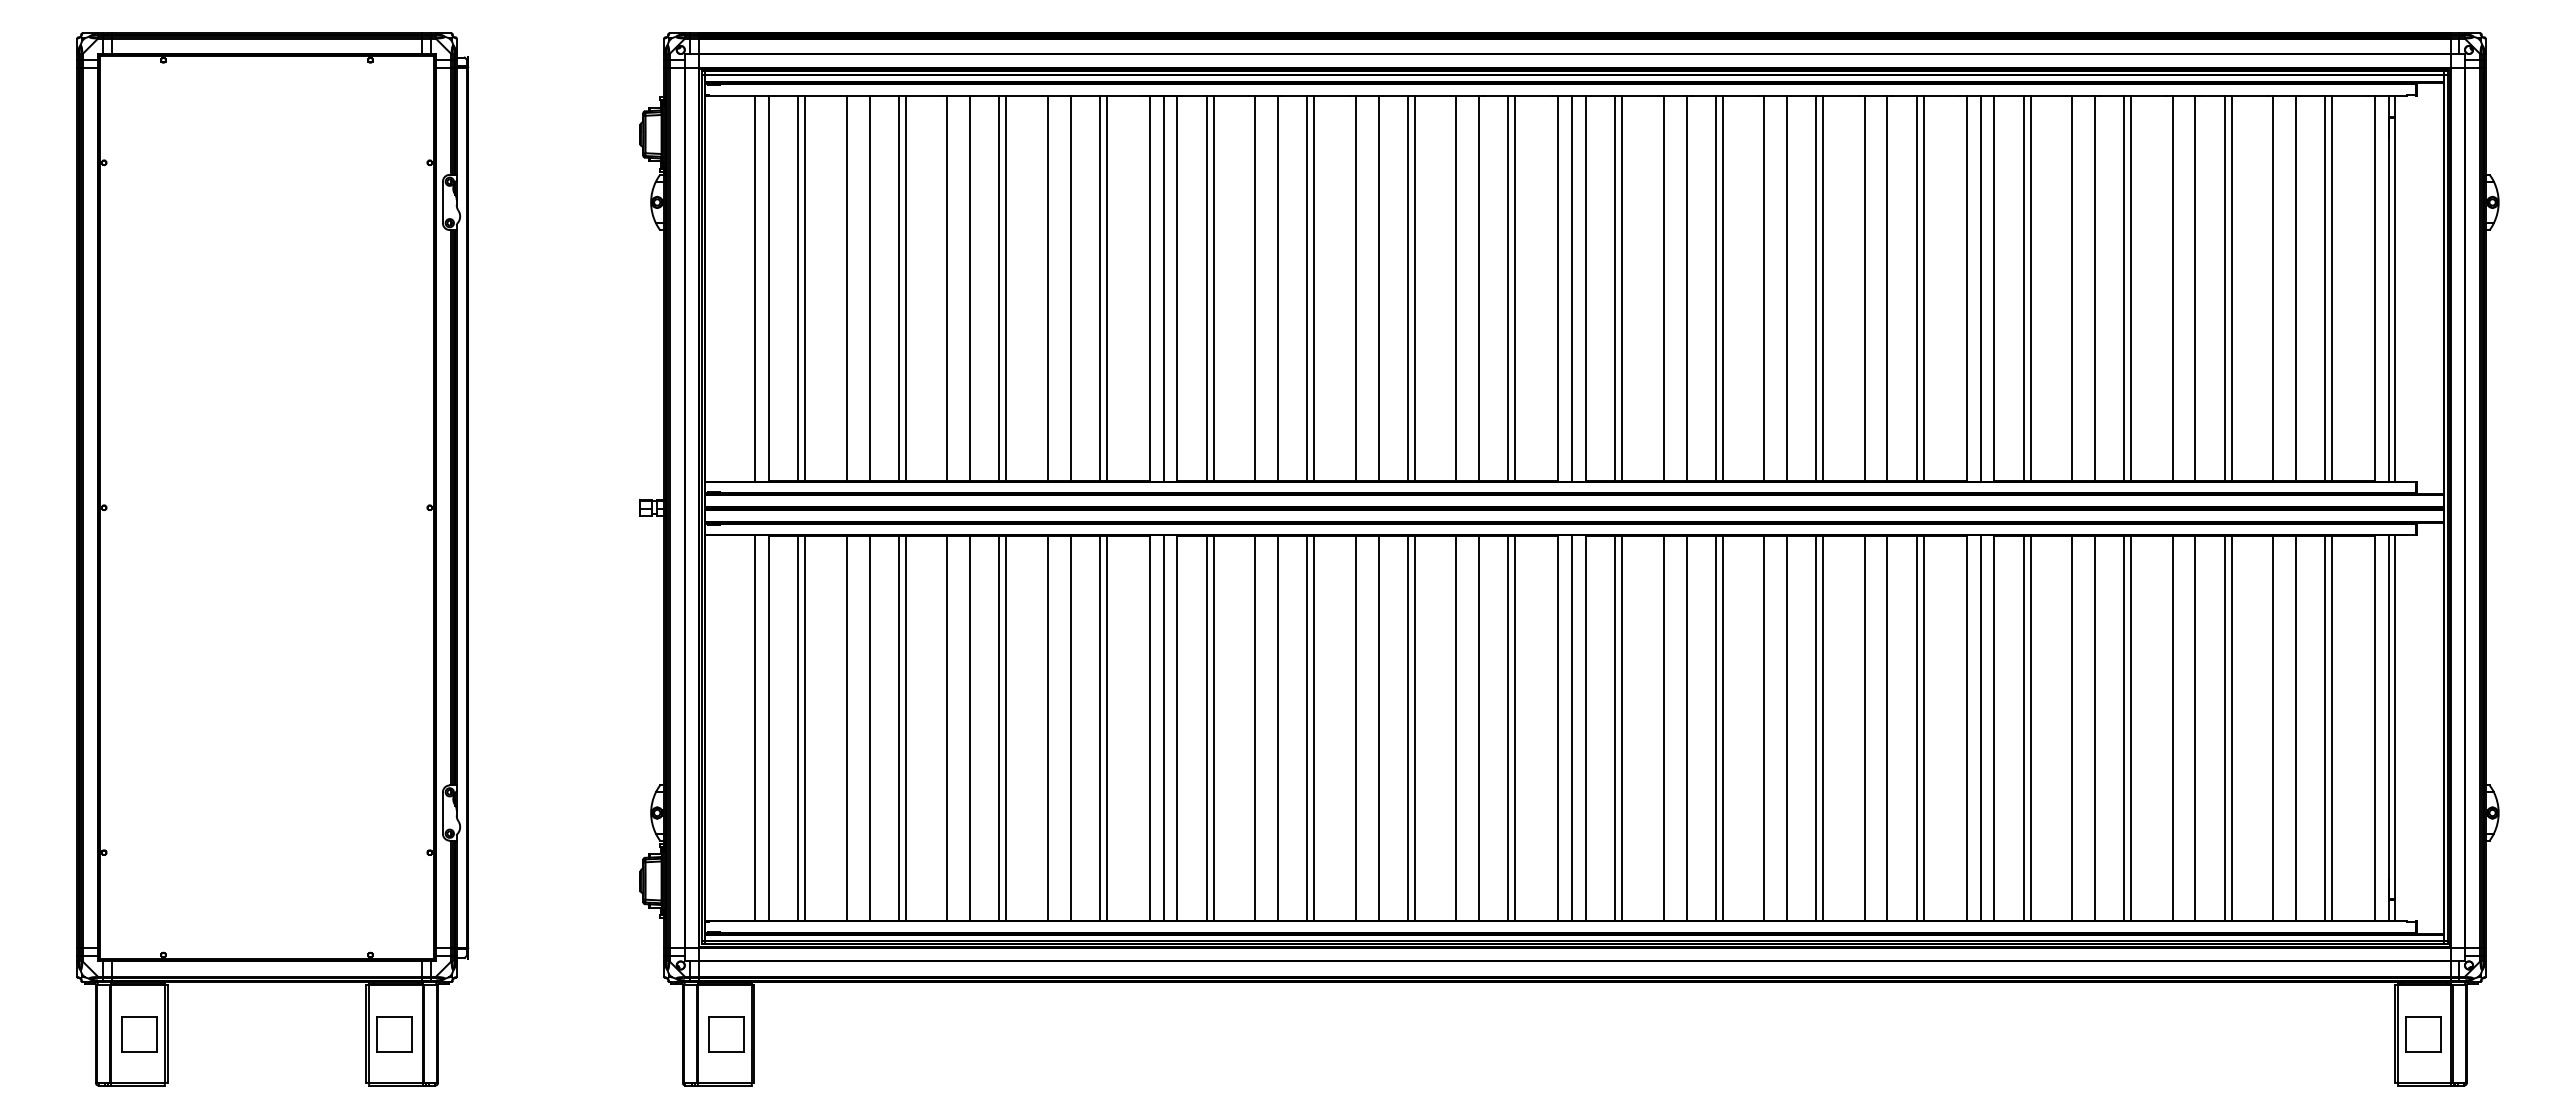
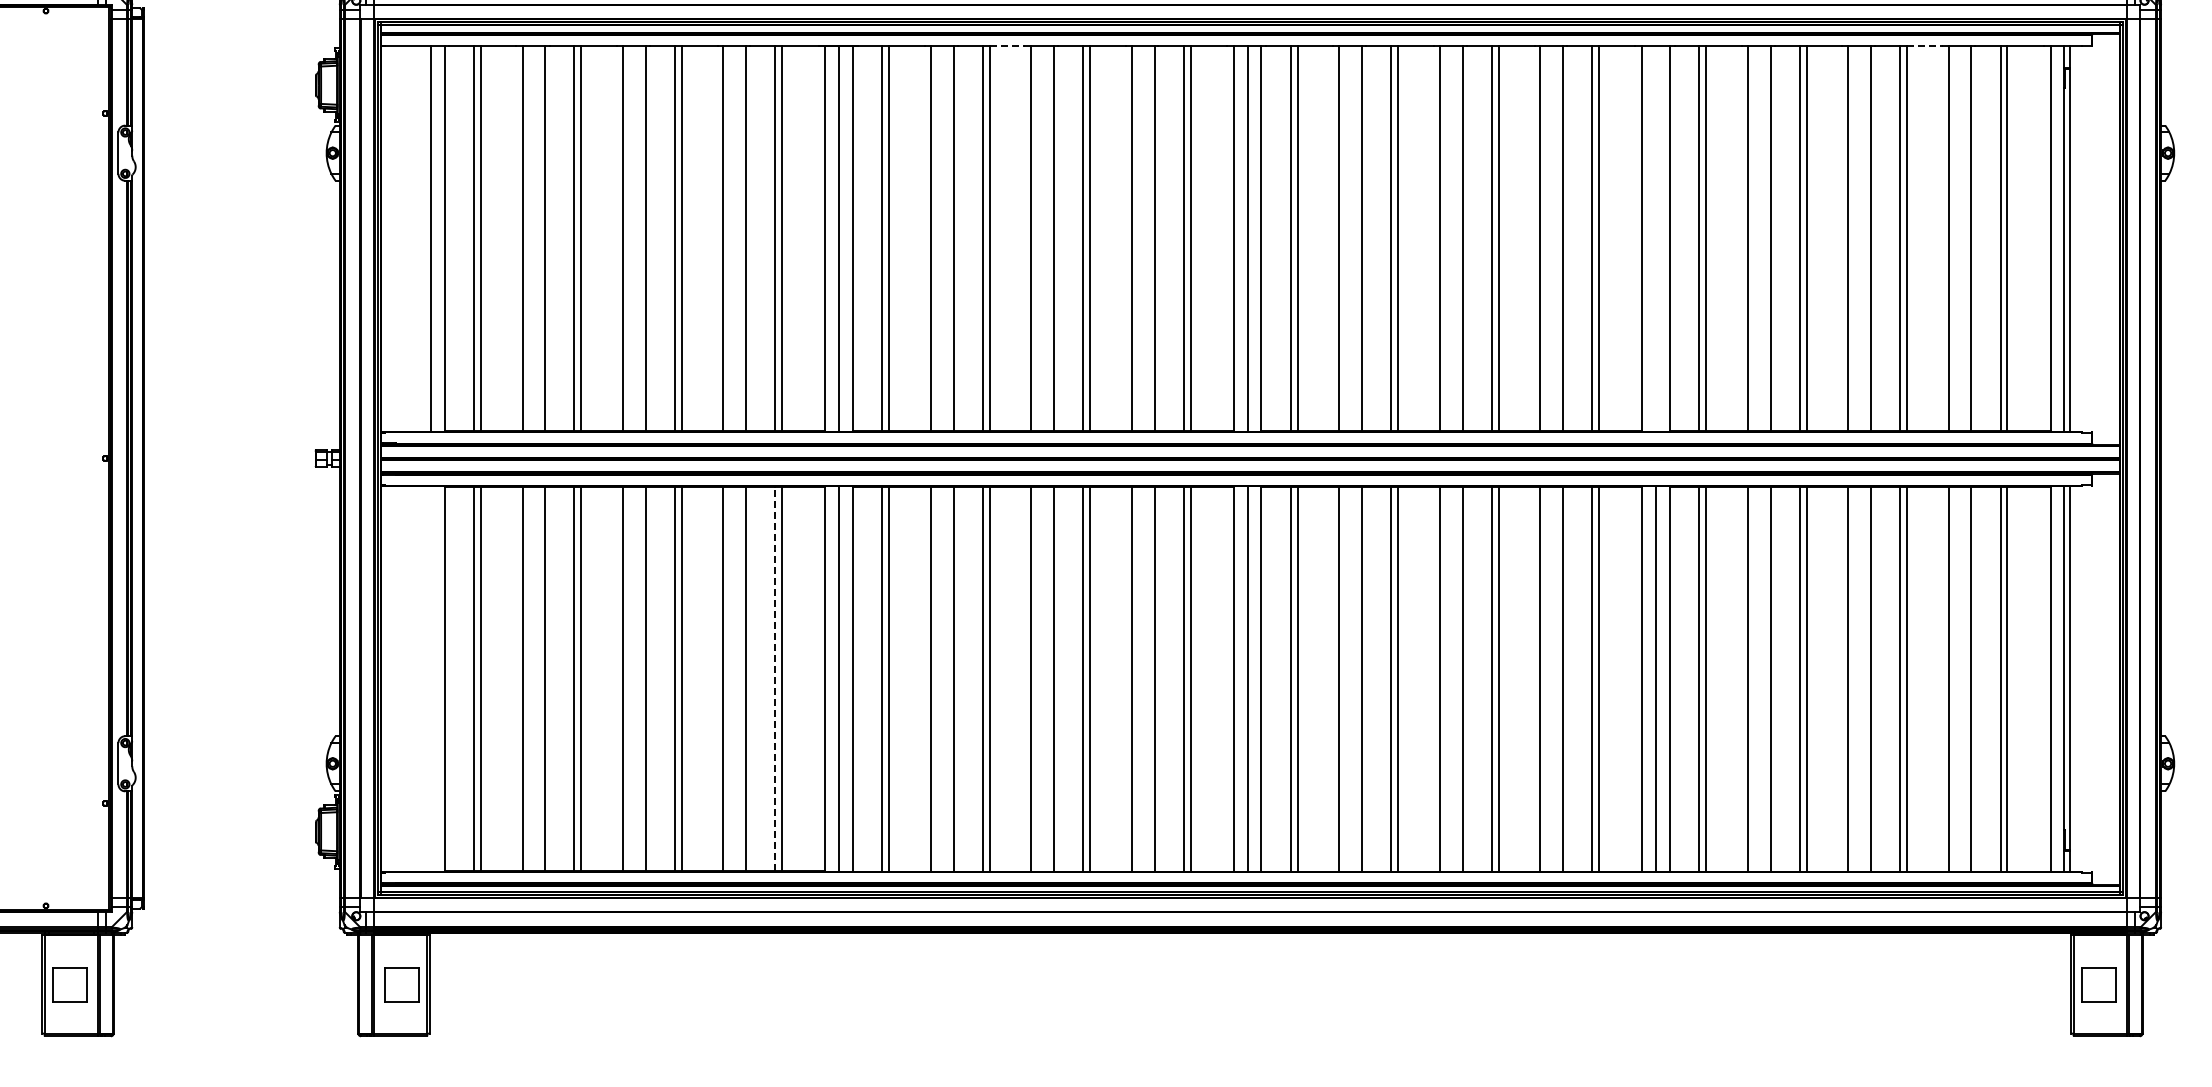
line: (1332, 95) -> (1008, 46), solid -> dashed
line: (2250, 95) -> (1926, 46), solid -> dashed
line: (1980, 288) -> (1656, 239), removed
line: (1099, 727) -> (775, 678), solid -> dashed
line: (755, 728) -> (431, 679), removed

